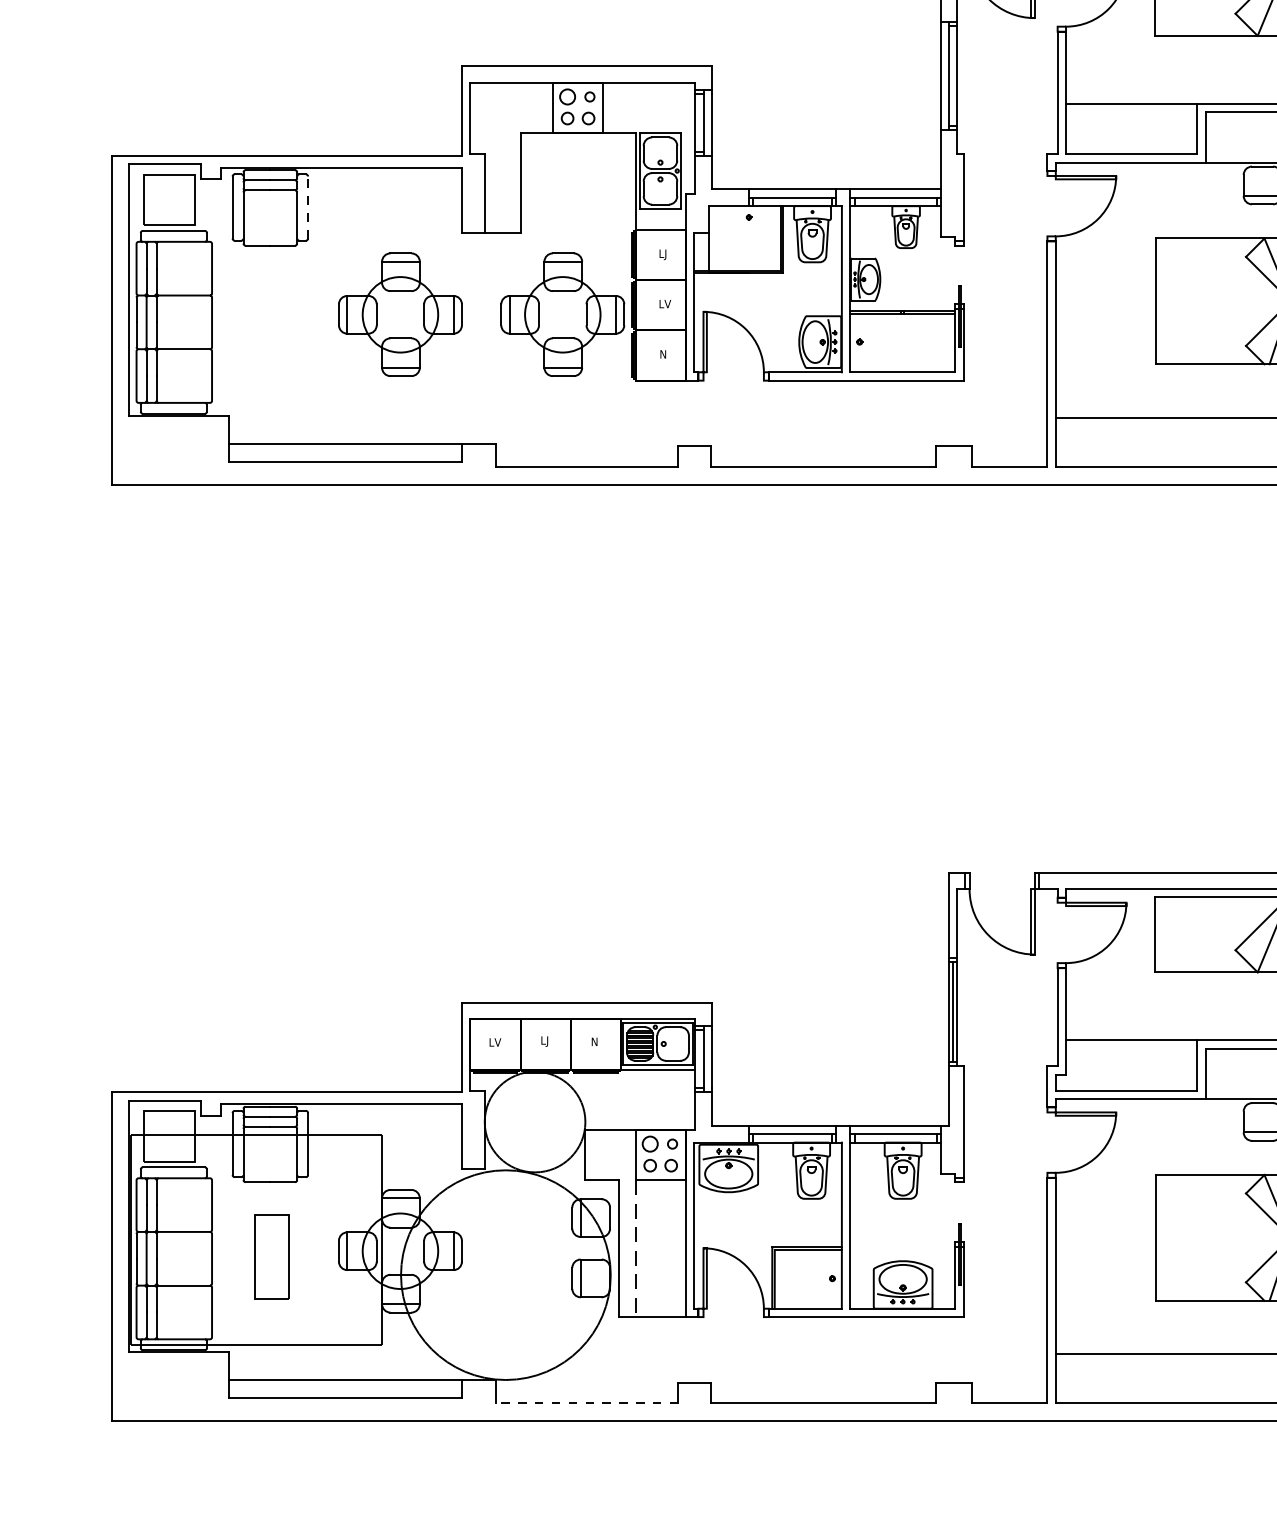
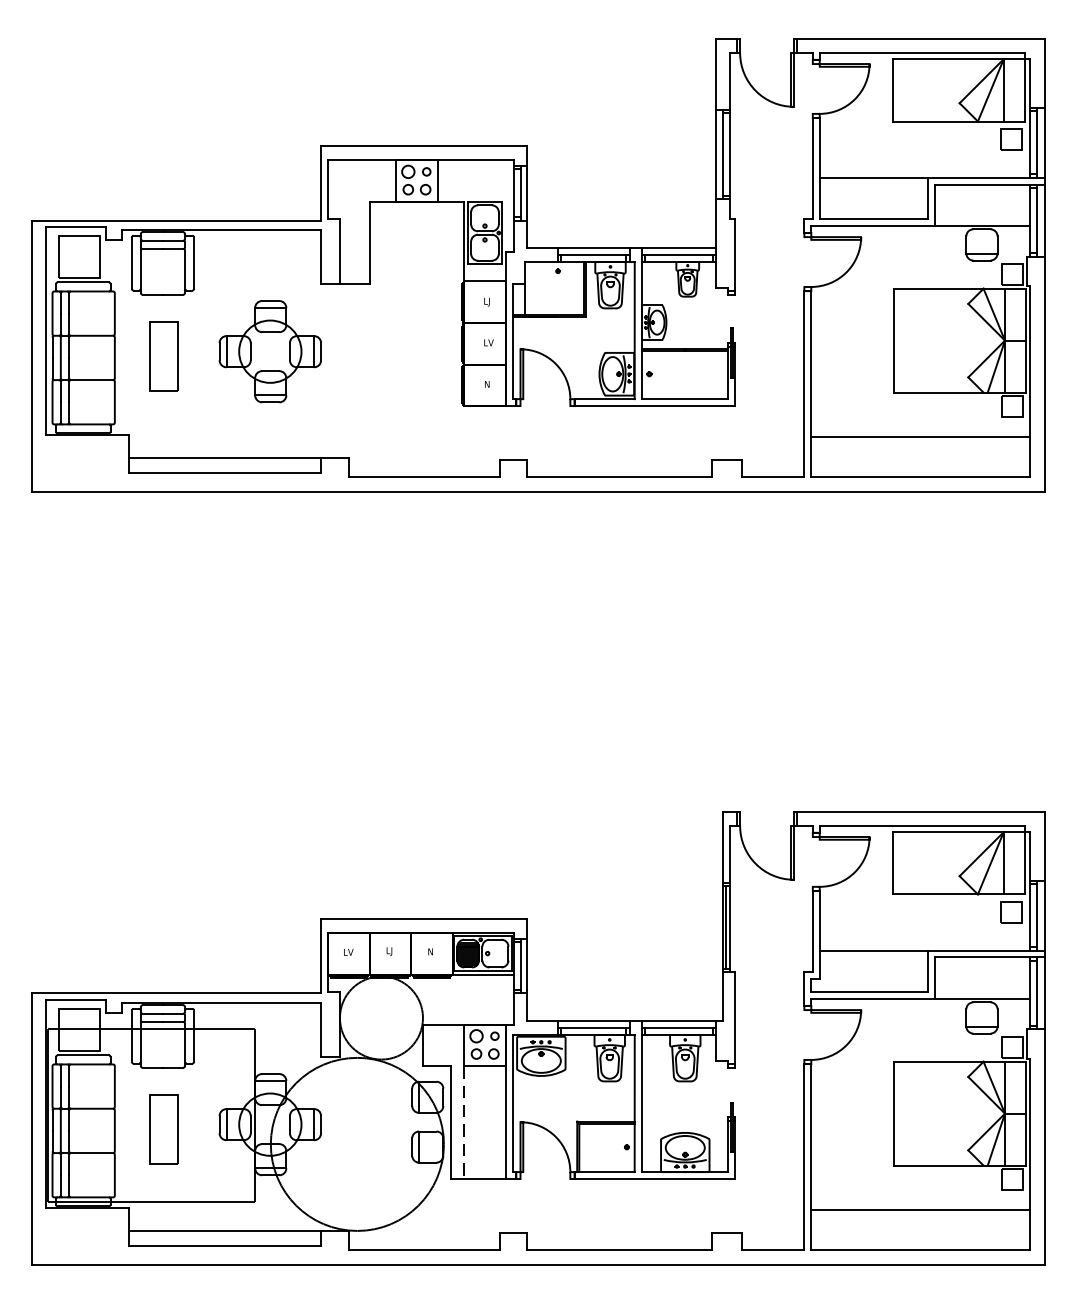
line: (308, 207) -> (194, 263), dashed -> solid
part: (561, 314) -> (403, 351), removed
part: (271, 320) -> (163, 356), added
line: (587, 1403) -> (424, 1250), dashed -> solid

